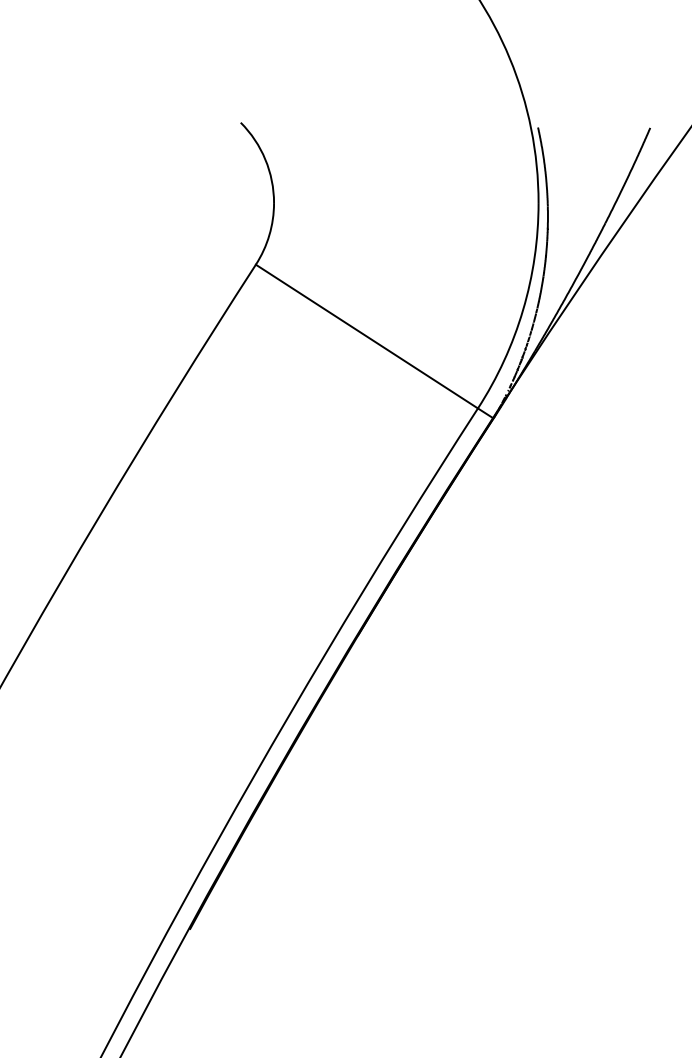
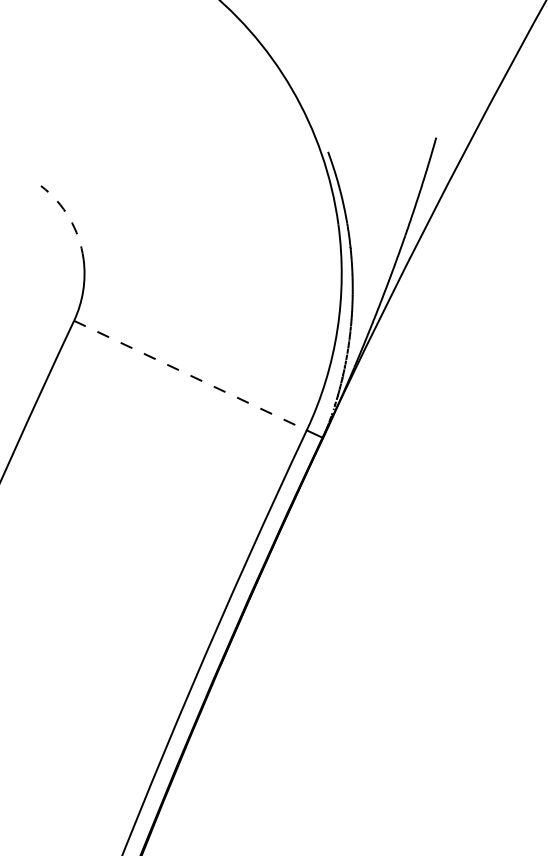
arc: (265, 159) -> (69, 218), solid -> dashed
line: (367, 336) -> (190, 375), solid -> dashed

